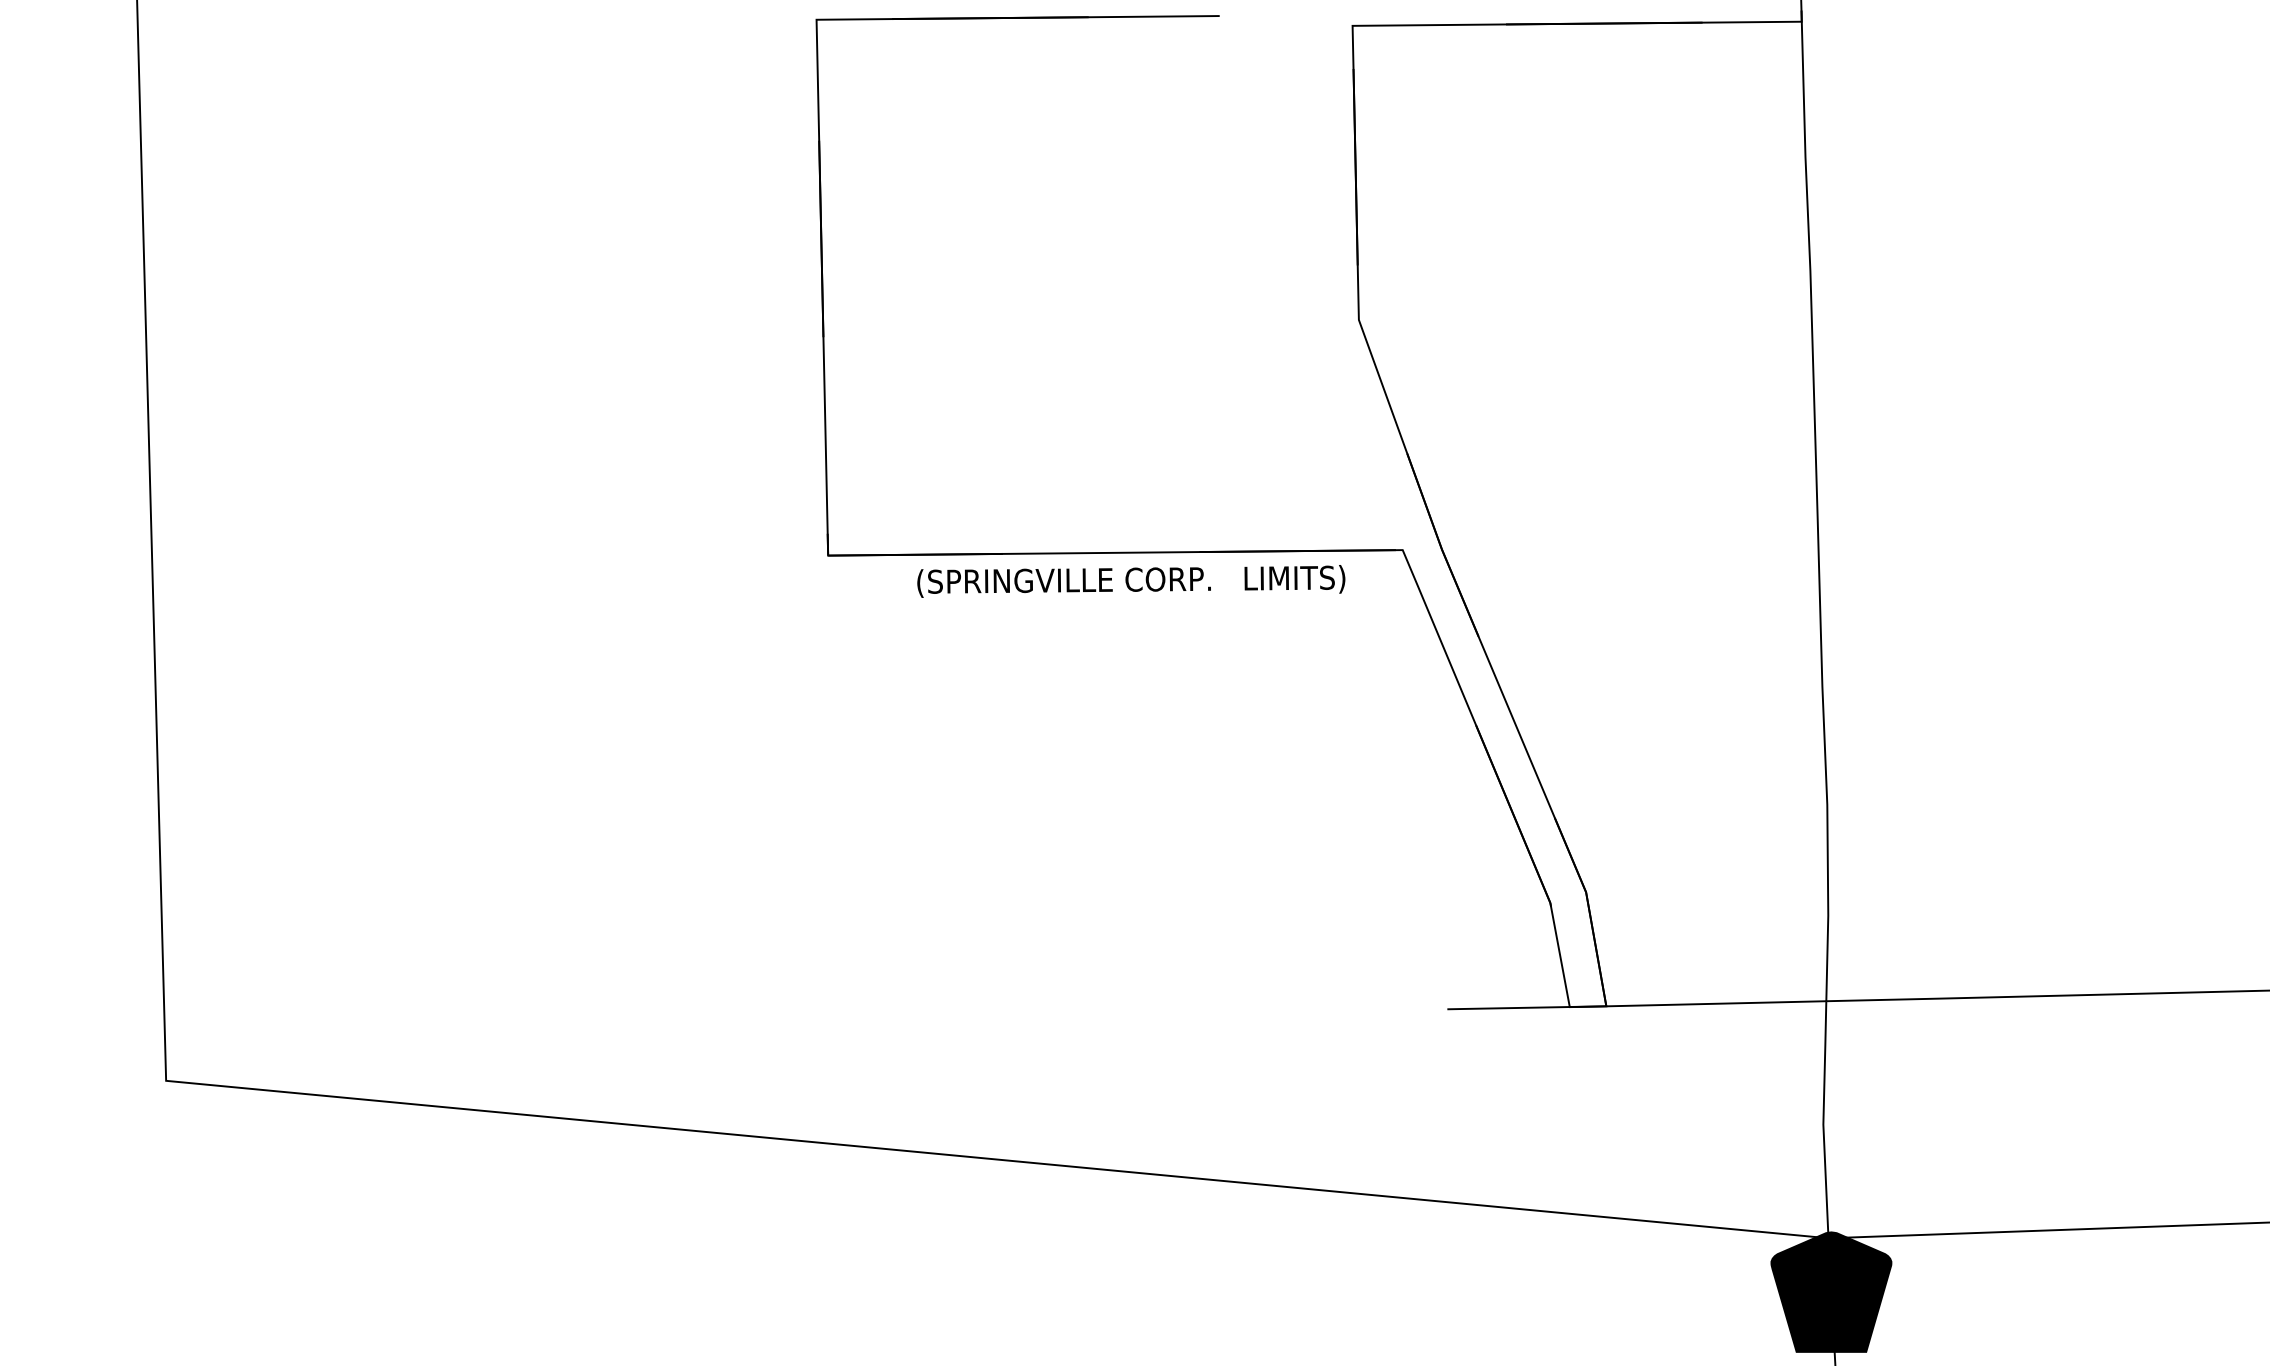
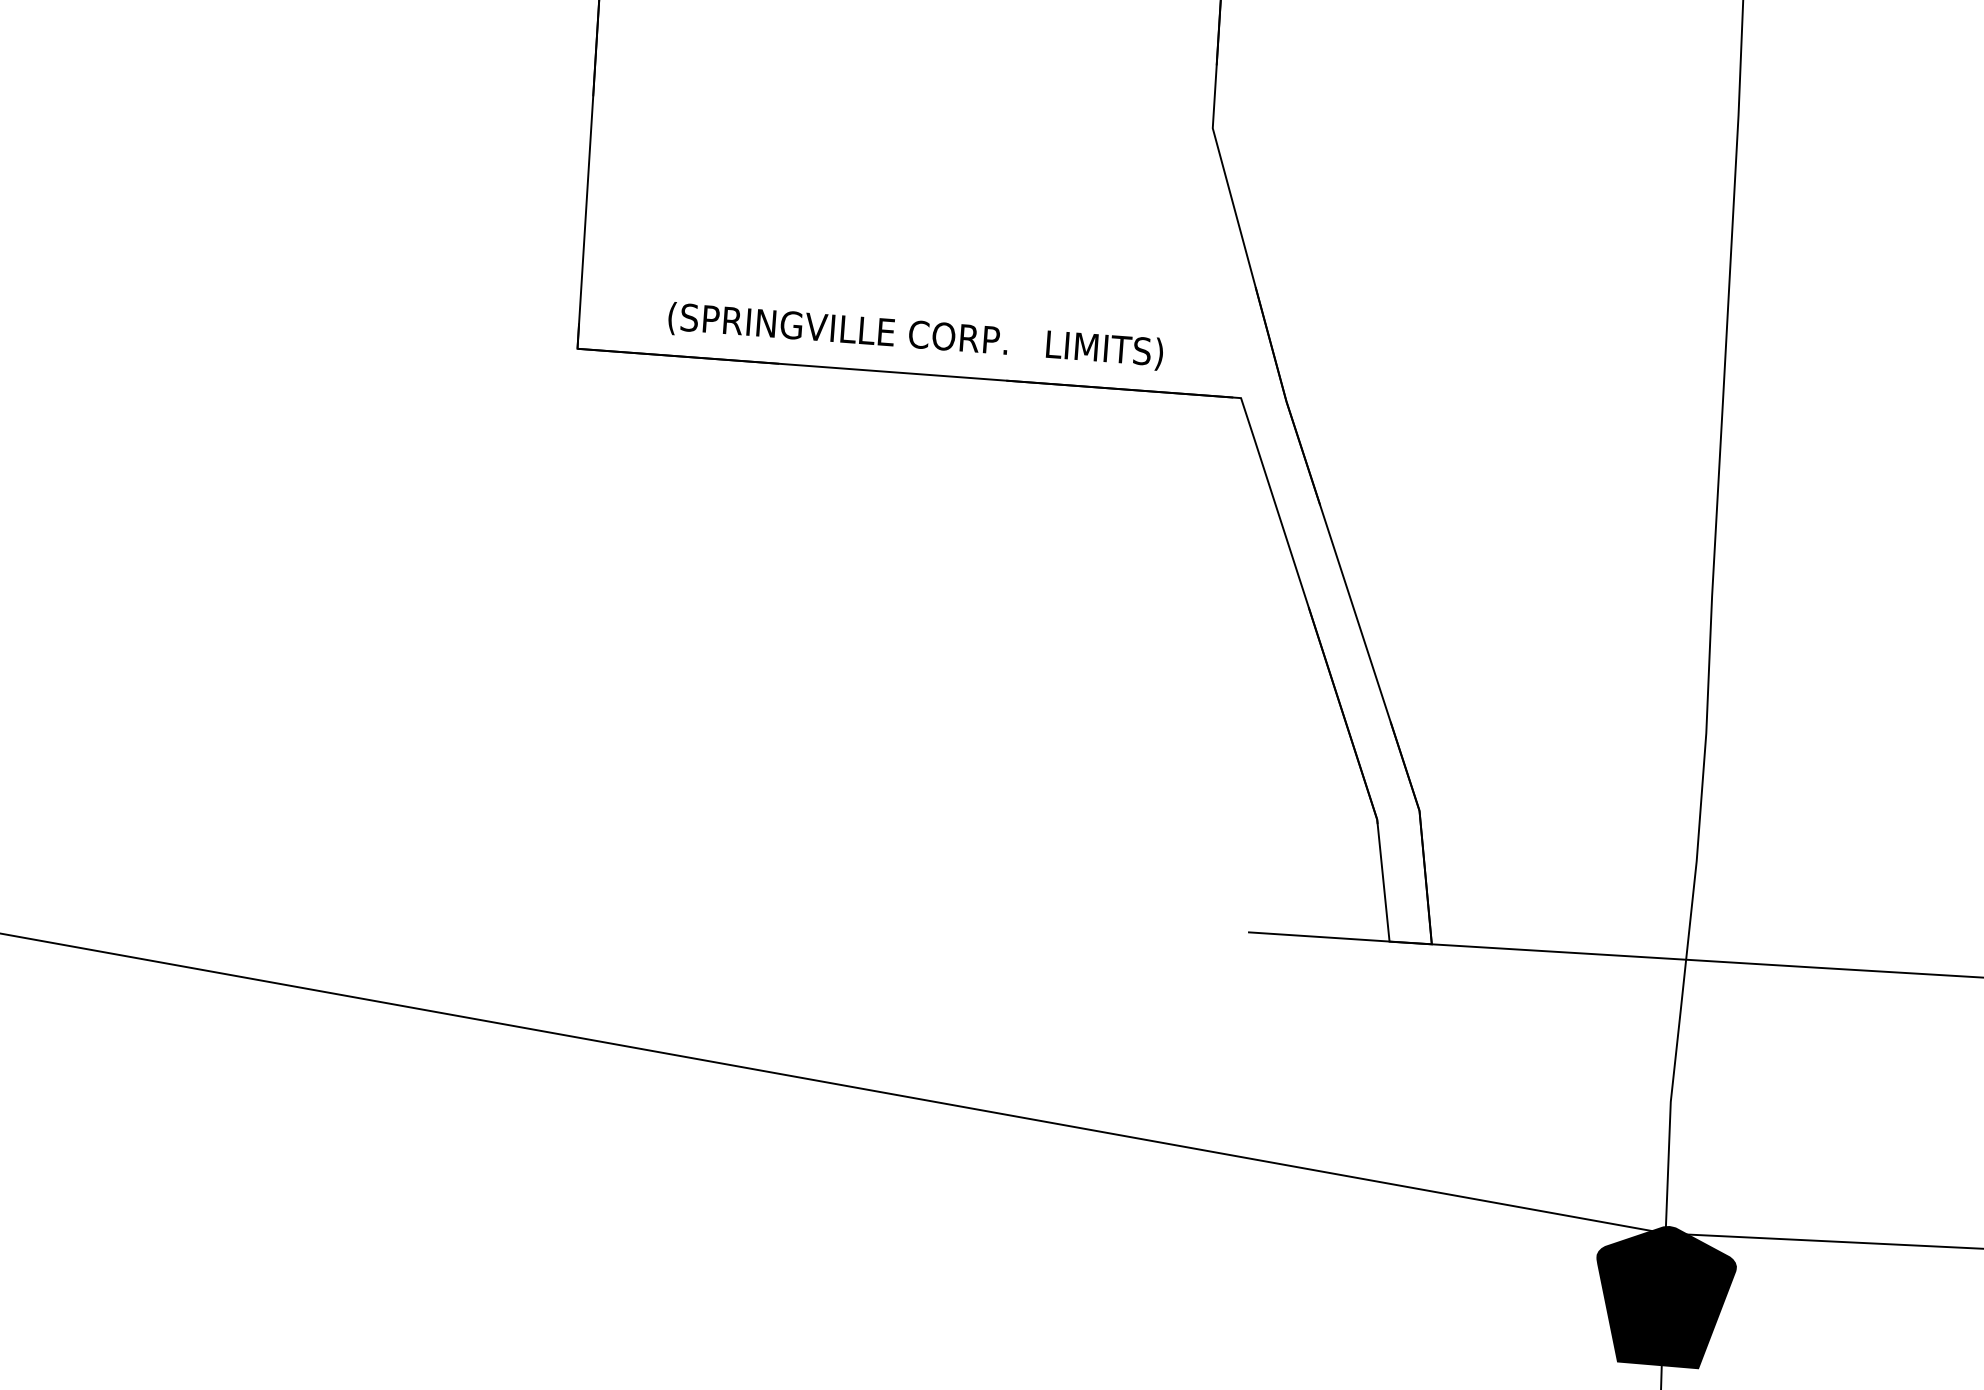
text: (1131, 581) -> (915, 336), moved

